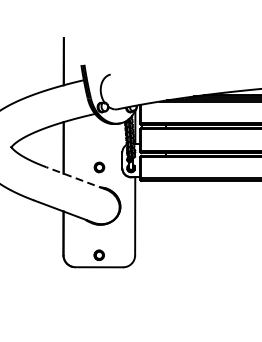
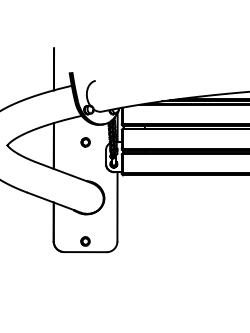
part: (99, 167) -> (85, 142), moved
line: (75, 178) -> (64, 173), dashed -> solid

